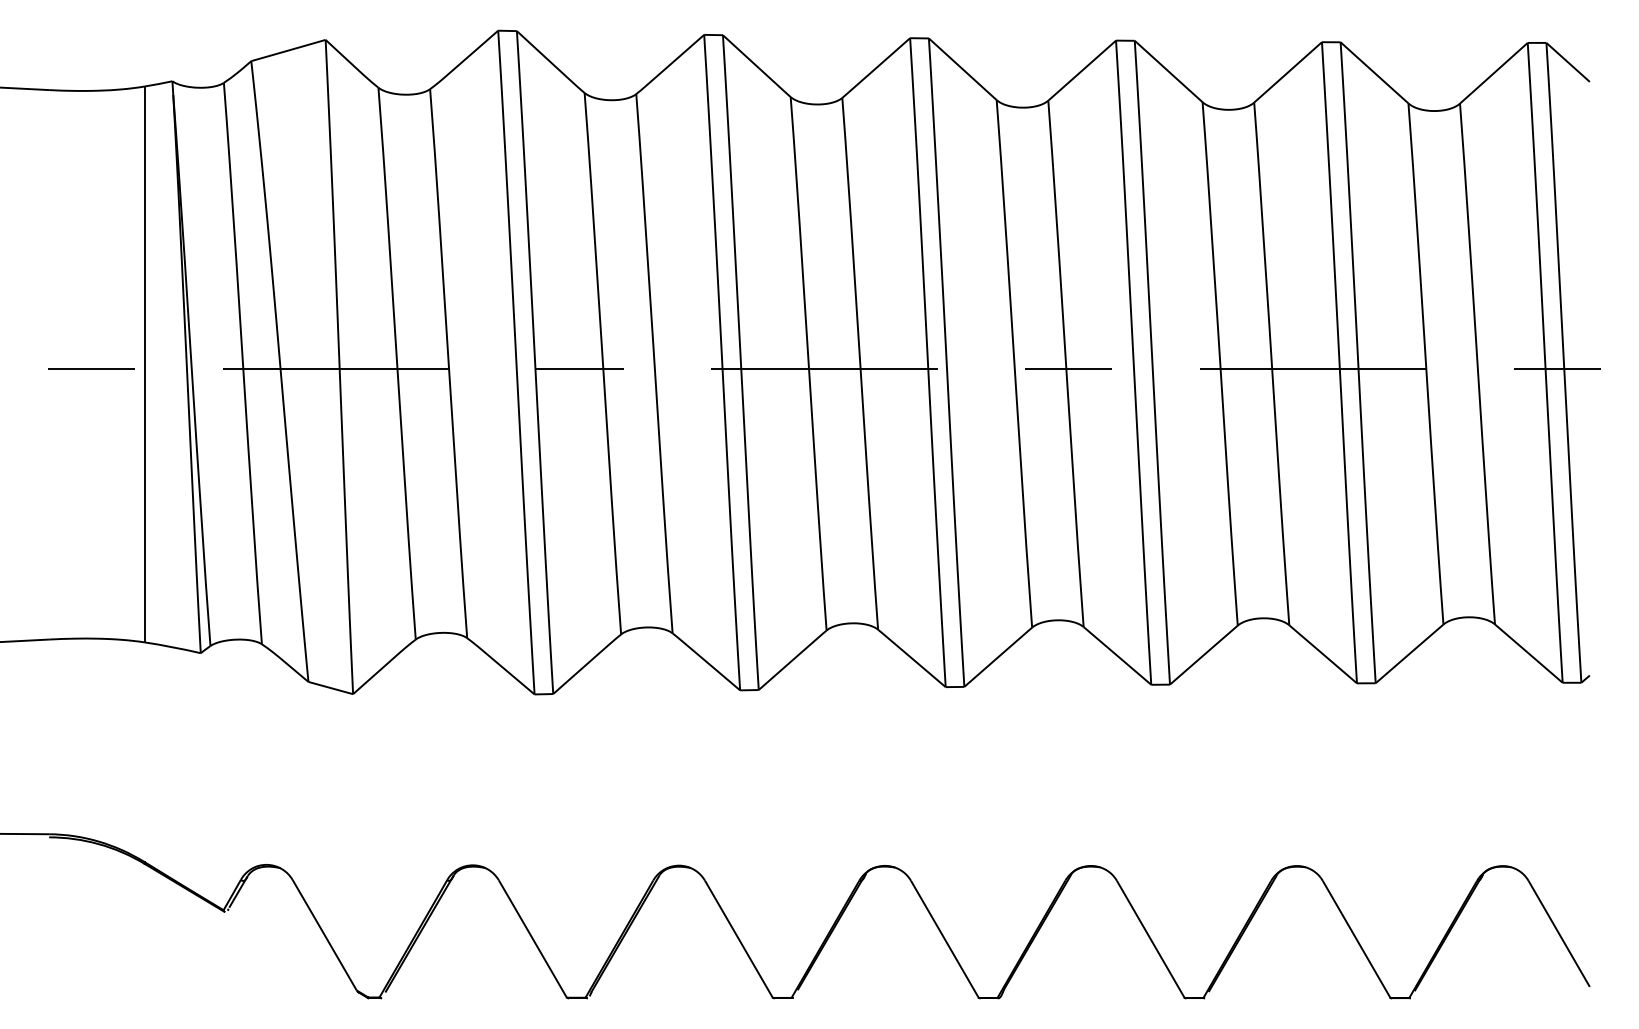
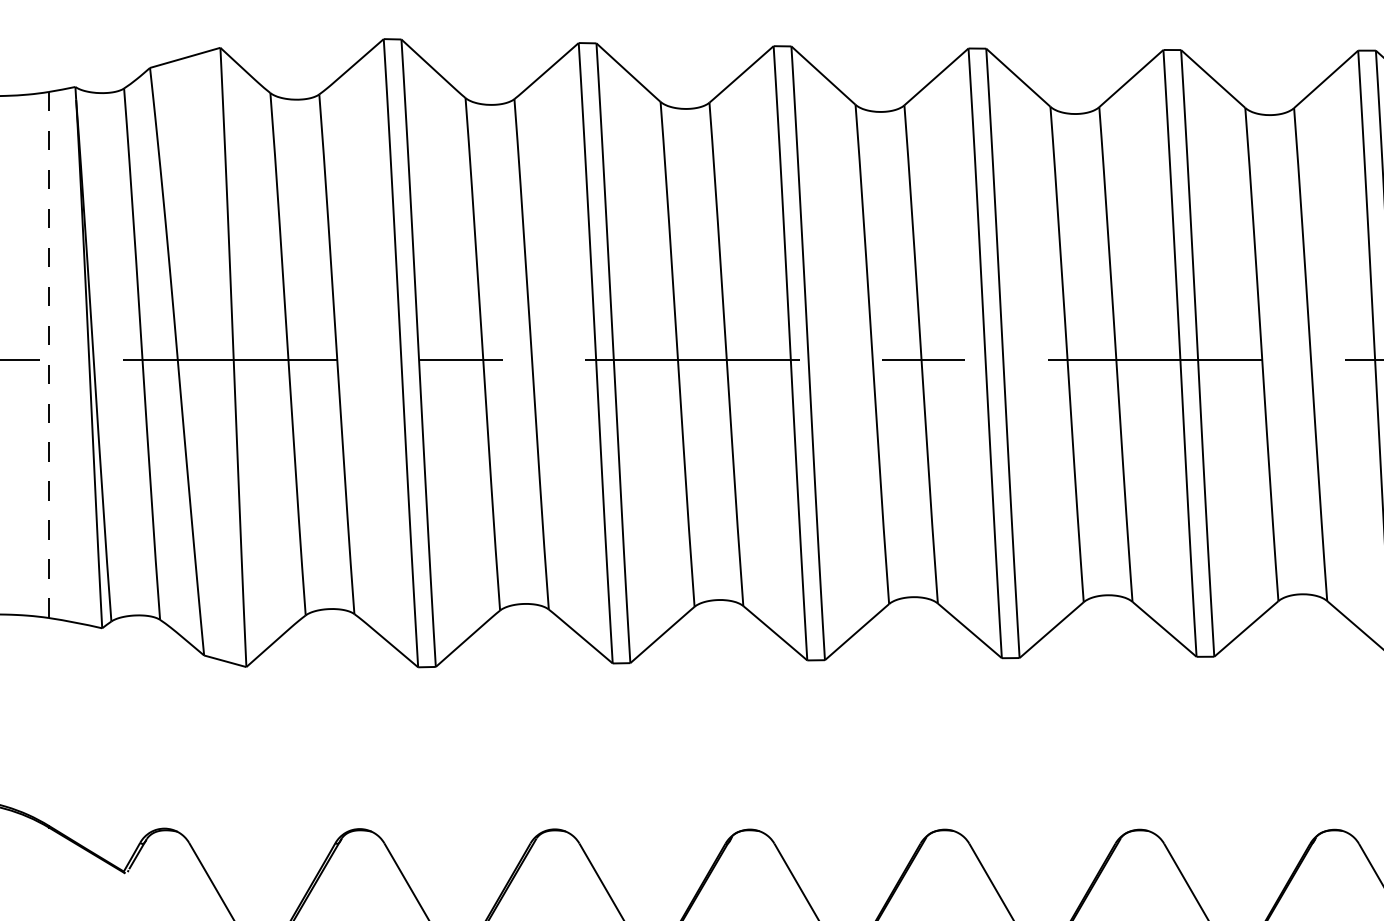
line: (144, 364) -> (48, 355), solid -> dashed

